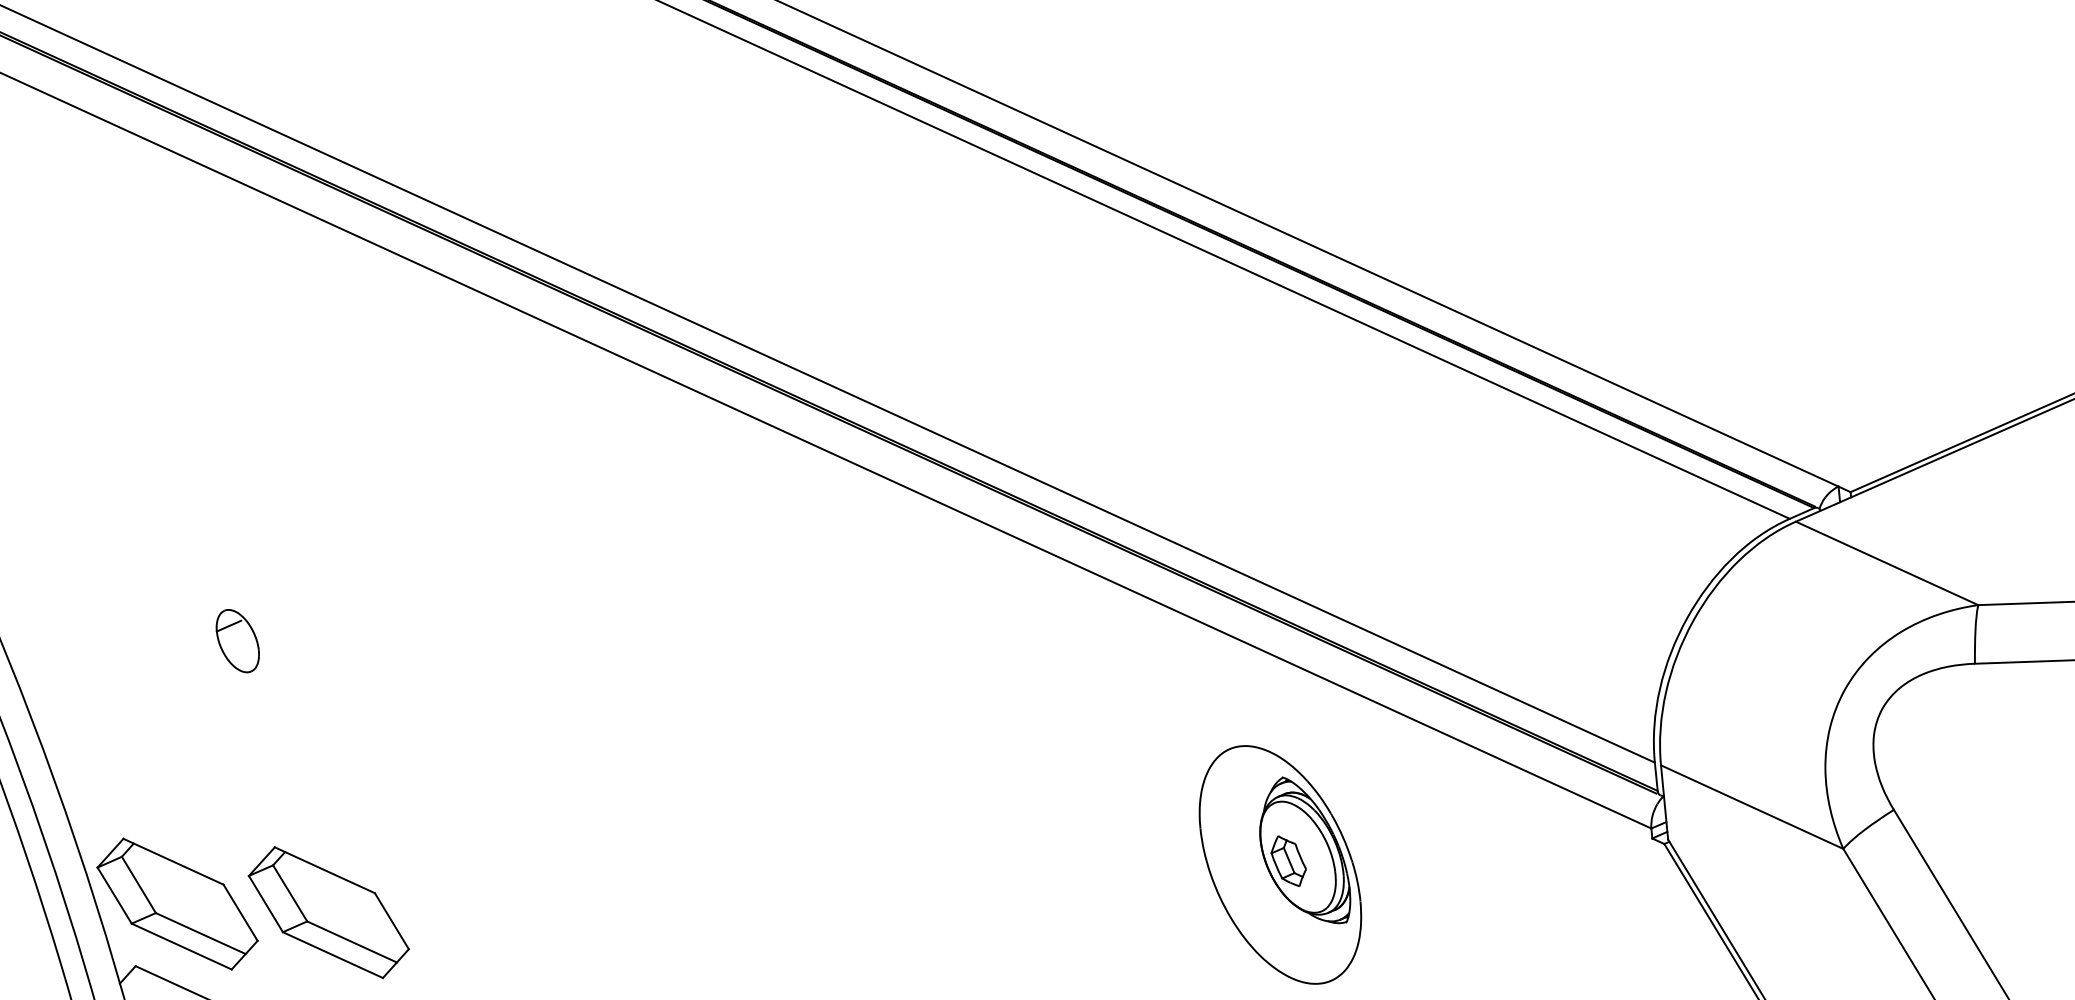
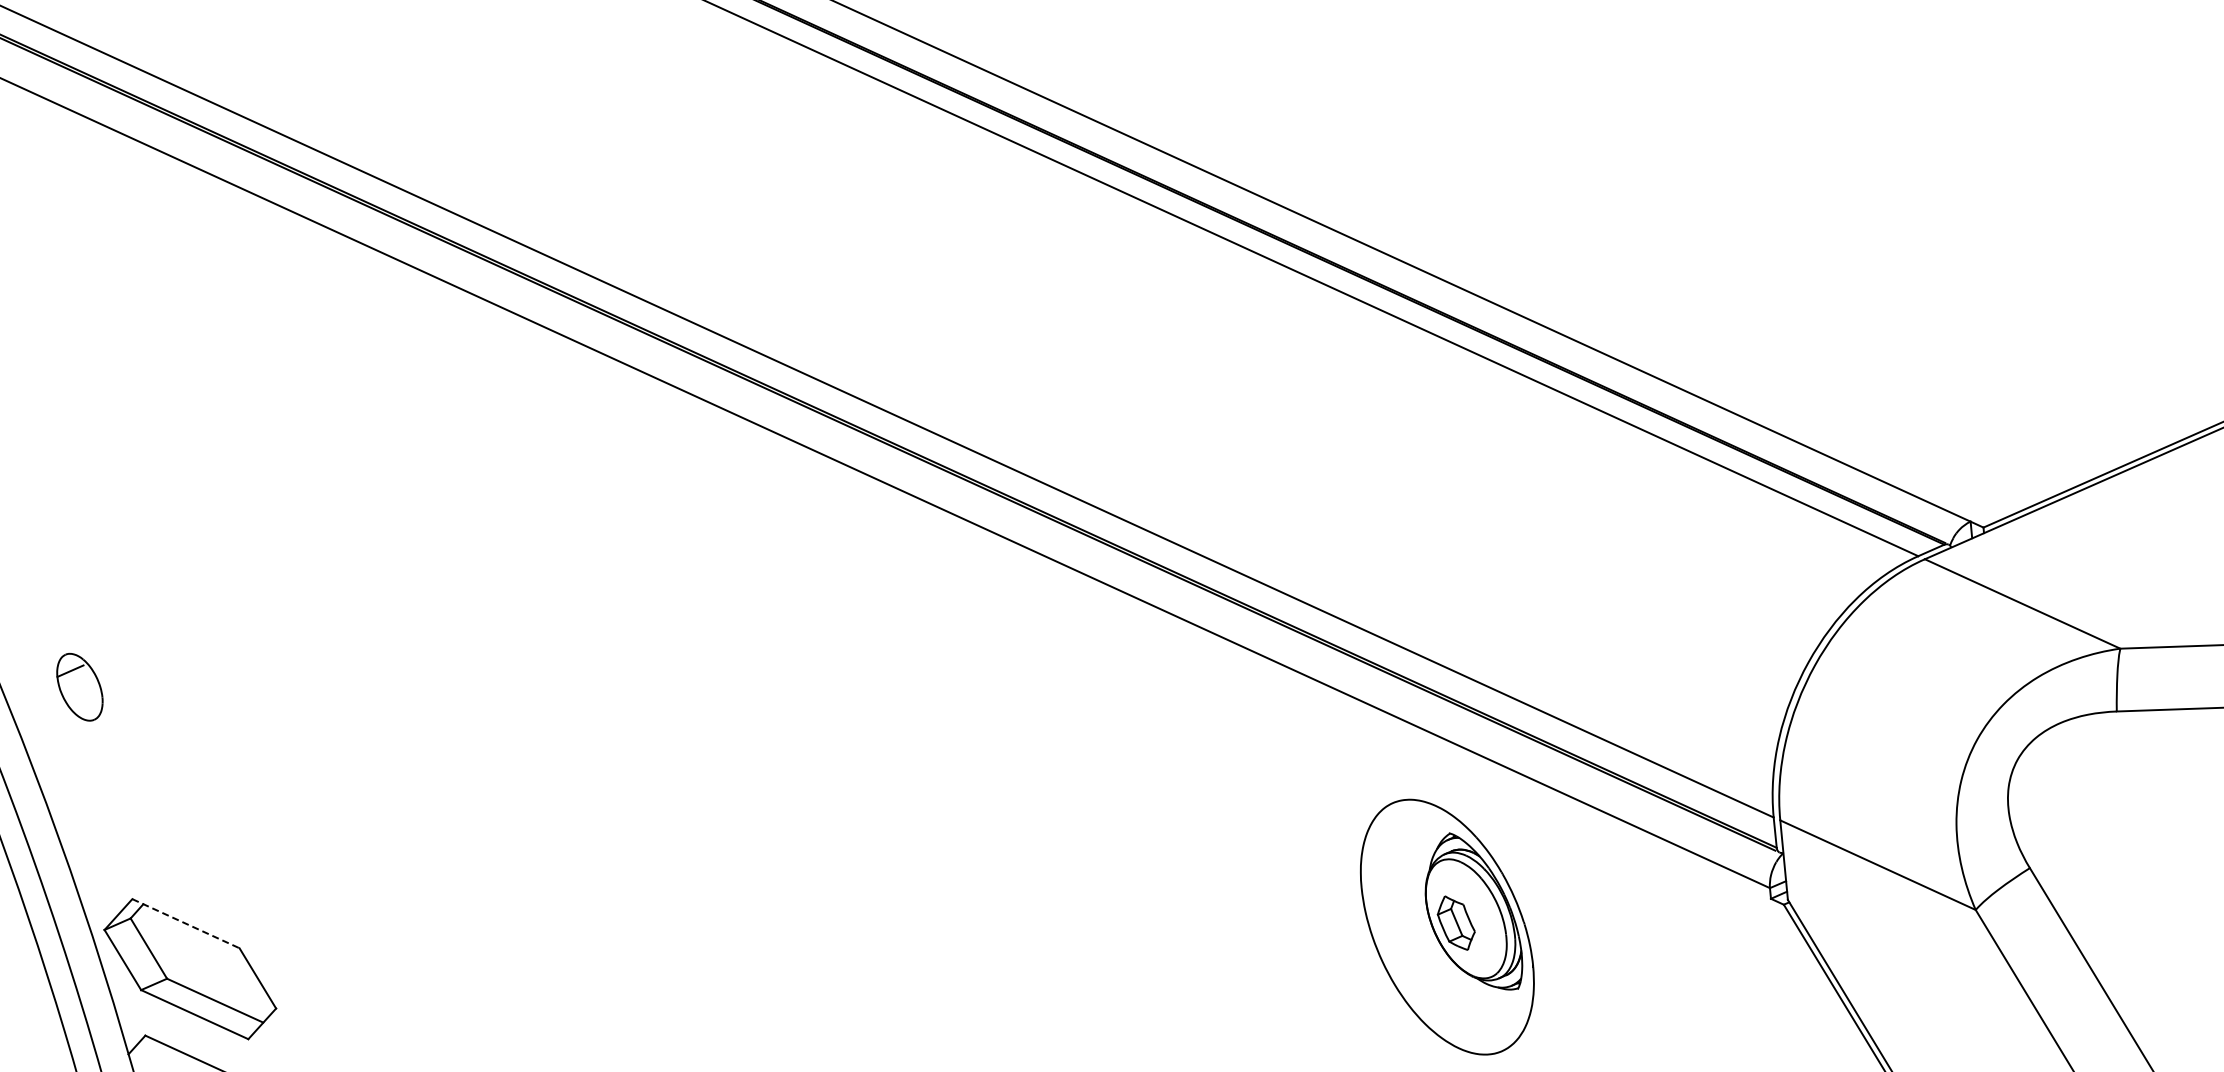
part: (237, 640) -> (79, 686), moved
line: (173, 861) -> (185, 923), solid -> dashed
part: (1280, 864) -> (1447, 926), moved
part: (328, 912) -> (352, 978), removed

